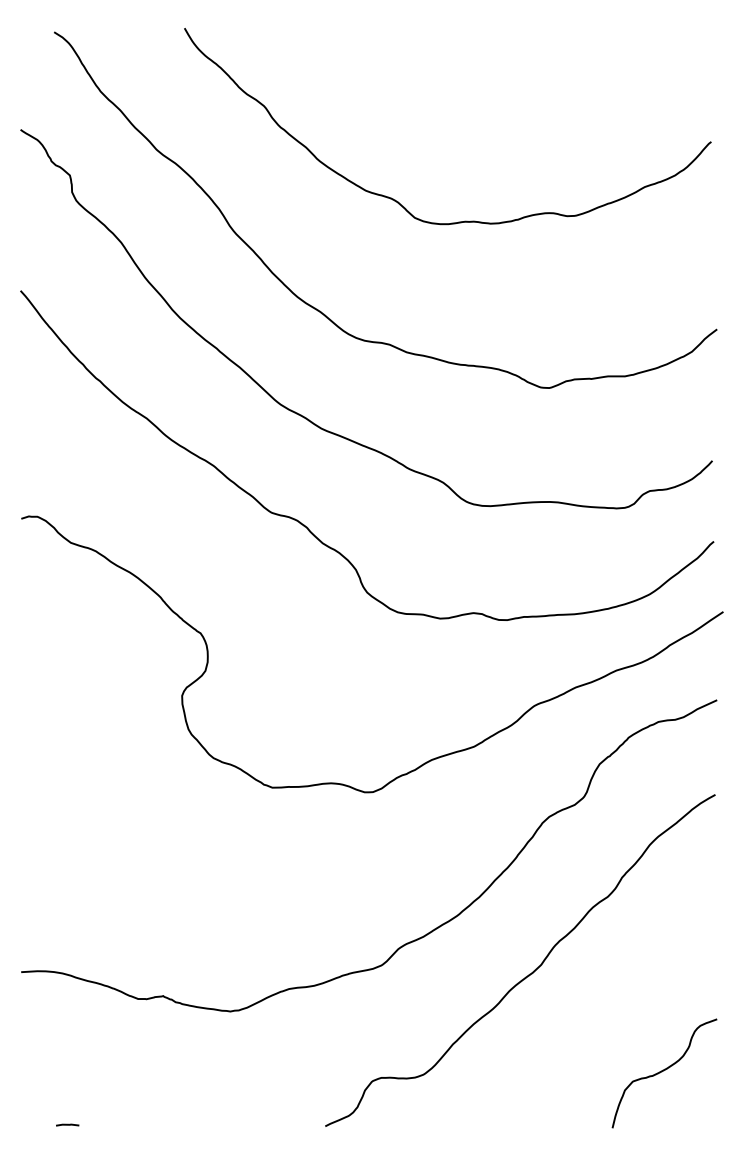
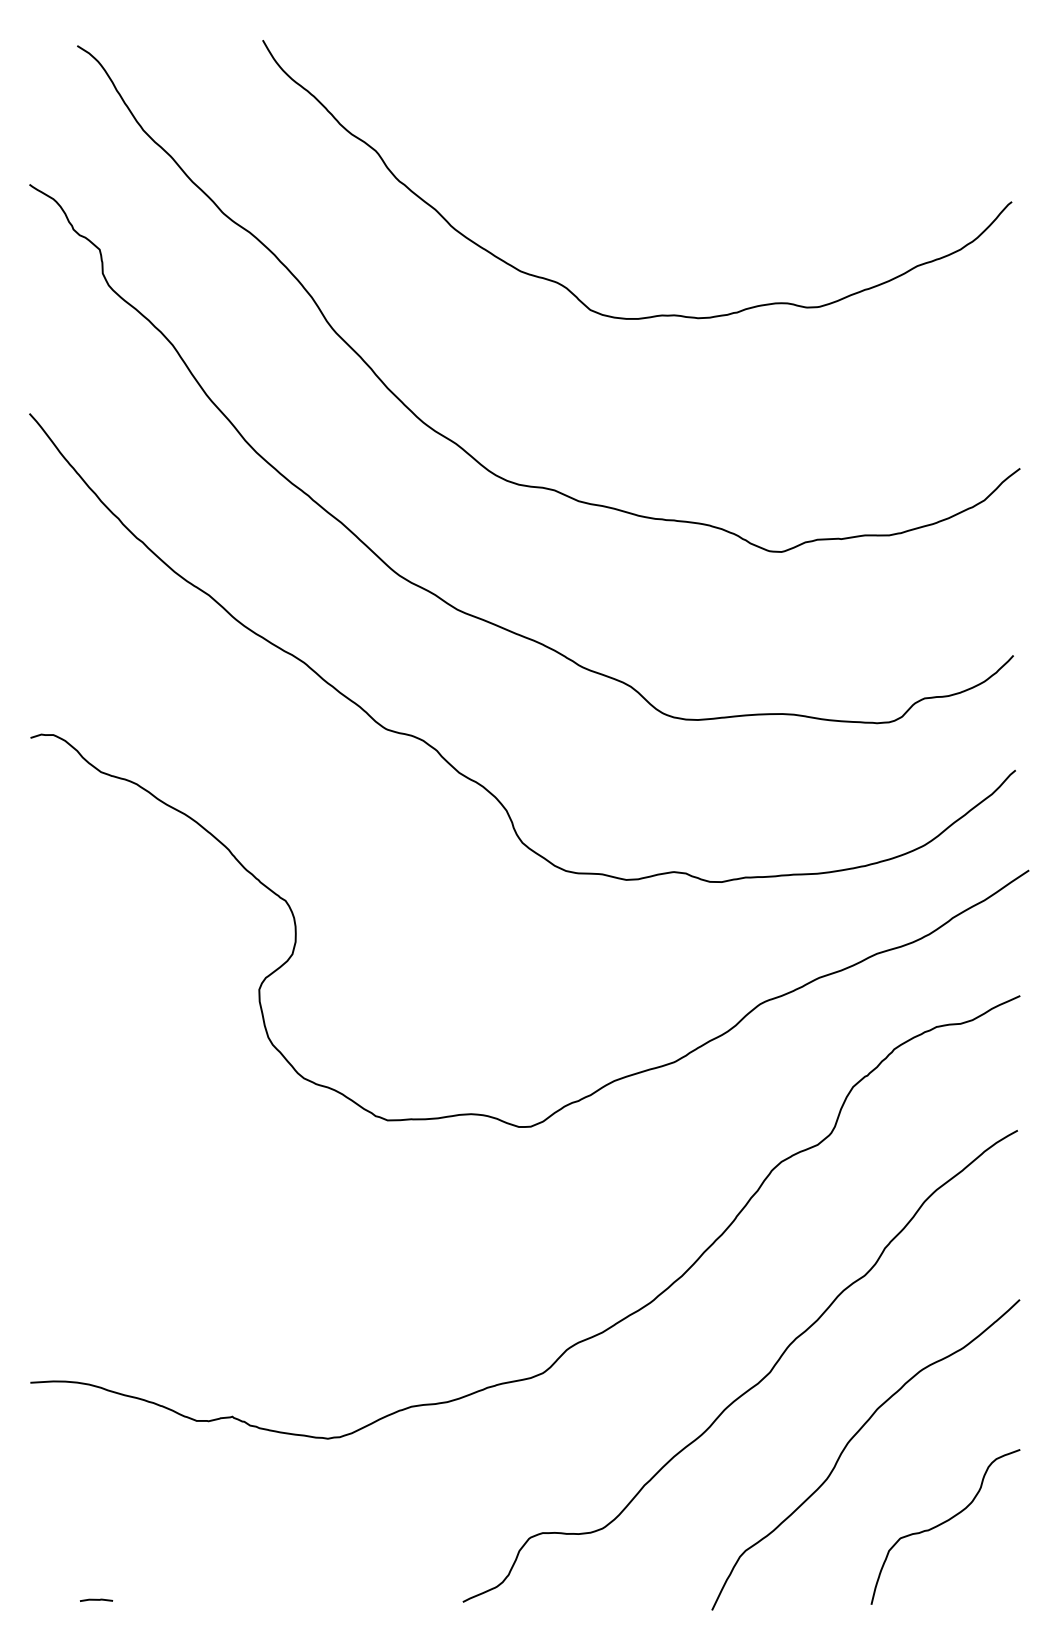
curve: (596, 1015) -> (848, 1444), added

